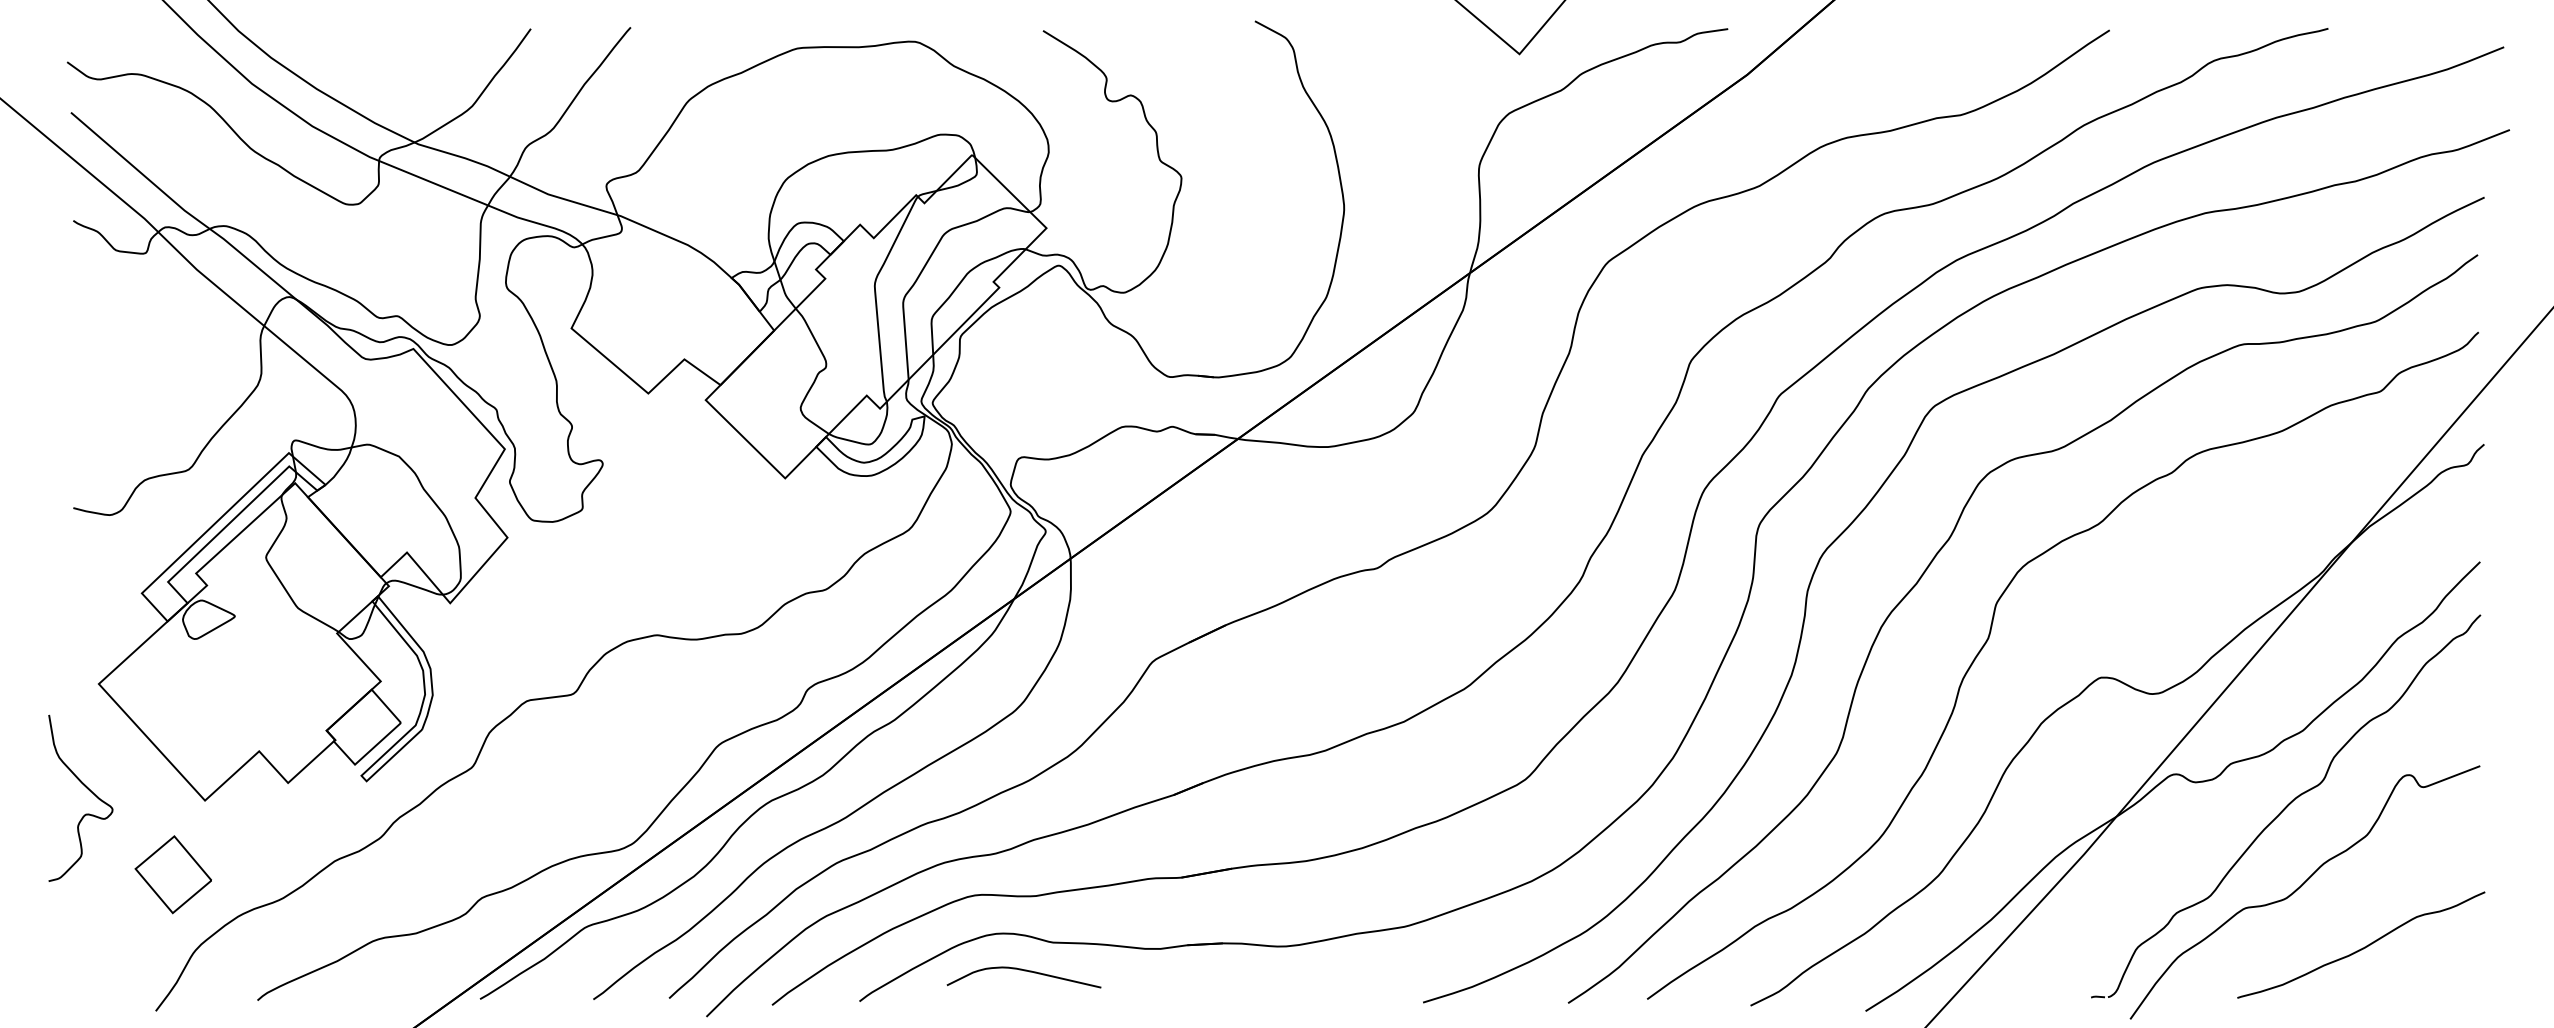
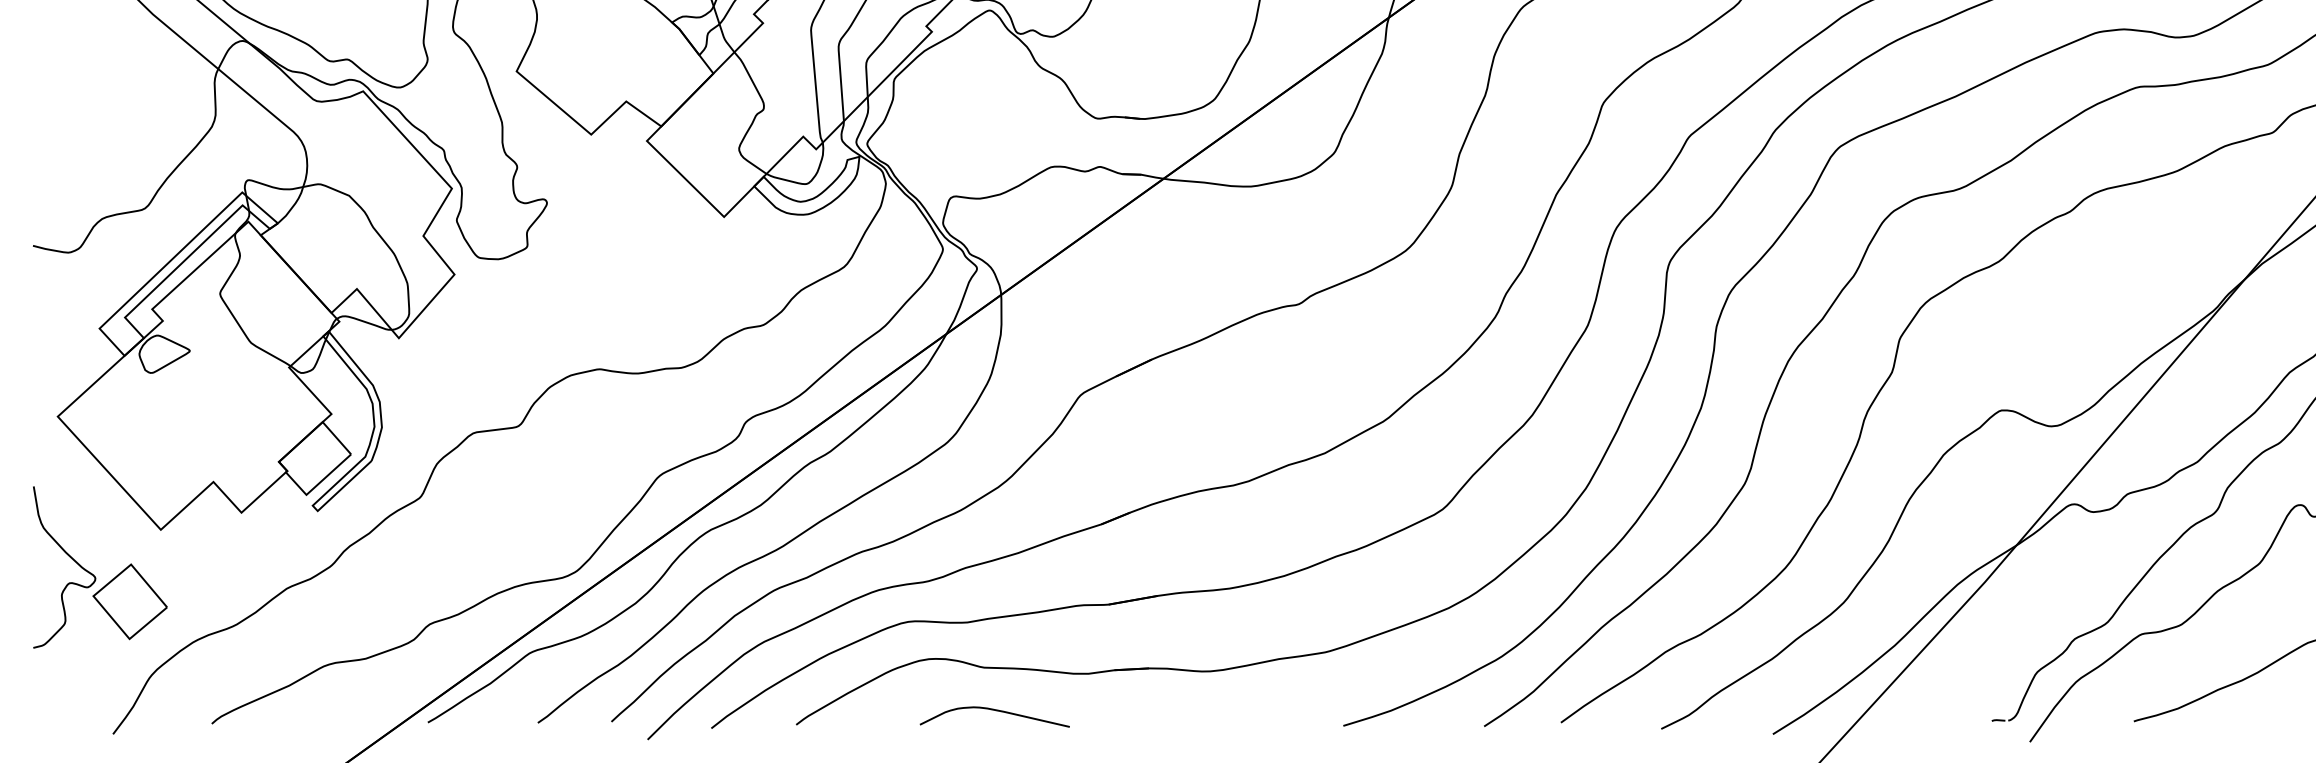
curve: (87, 789) -> (71, 558), moved
curve: (1024, 971) -> (995, 711), moved

